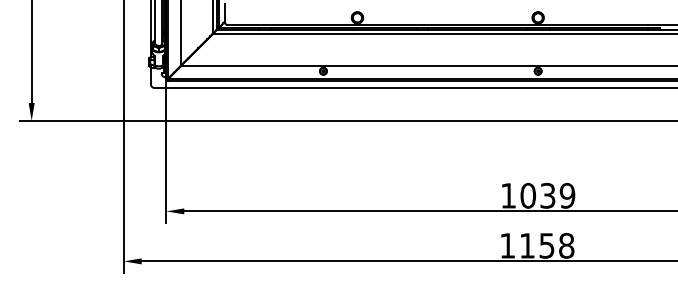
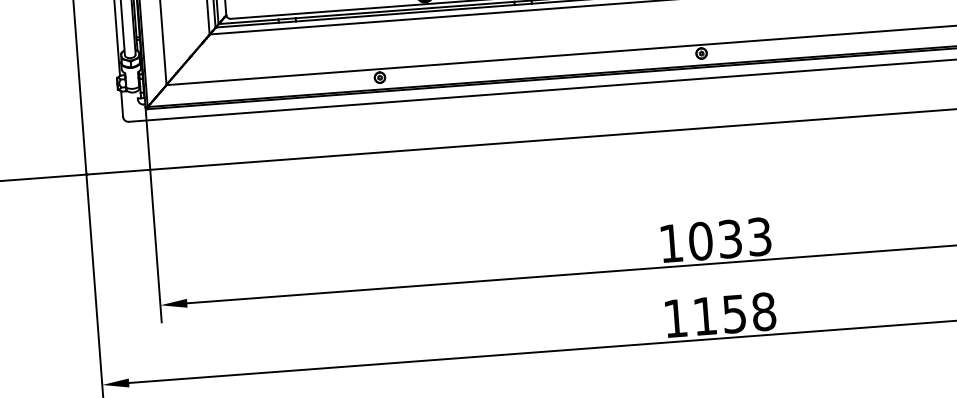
text: (567, 195) -> (759, 236), 1039 -> 1033

